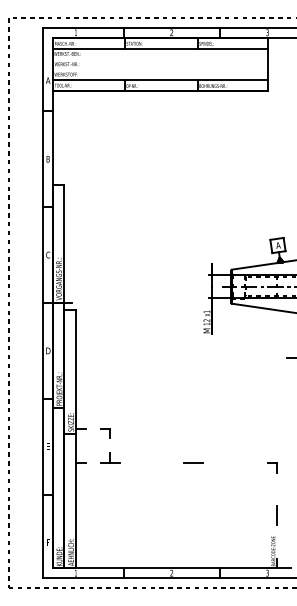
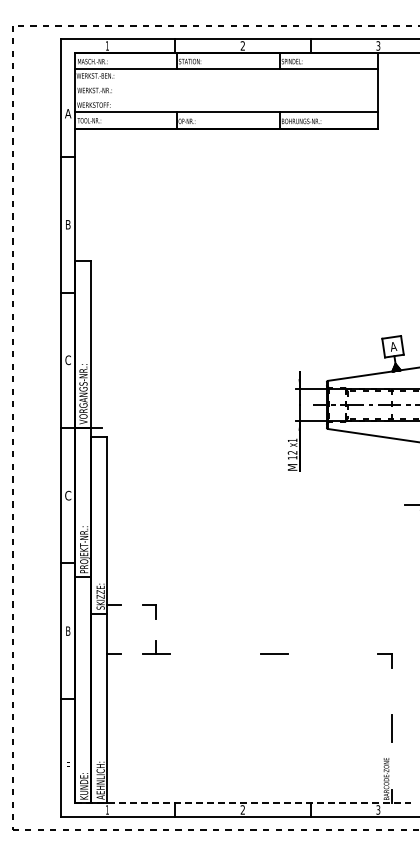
text: (48, 350) -> (68, 495), D -> C
text: (48, 446) -> (68, 630), E -> B
line: (171, 568) -> (242, 803), solid -> dashed

